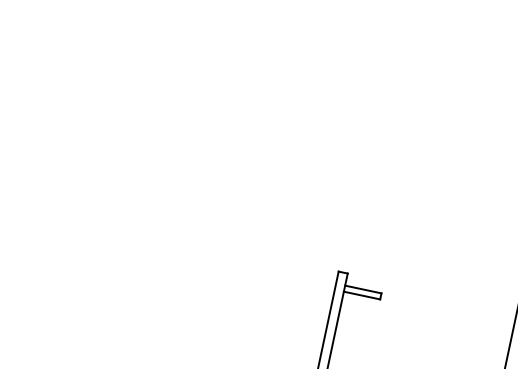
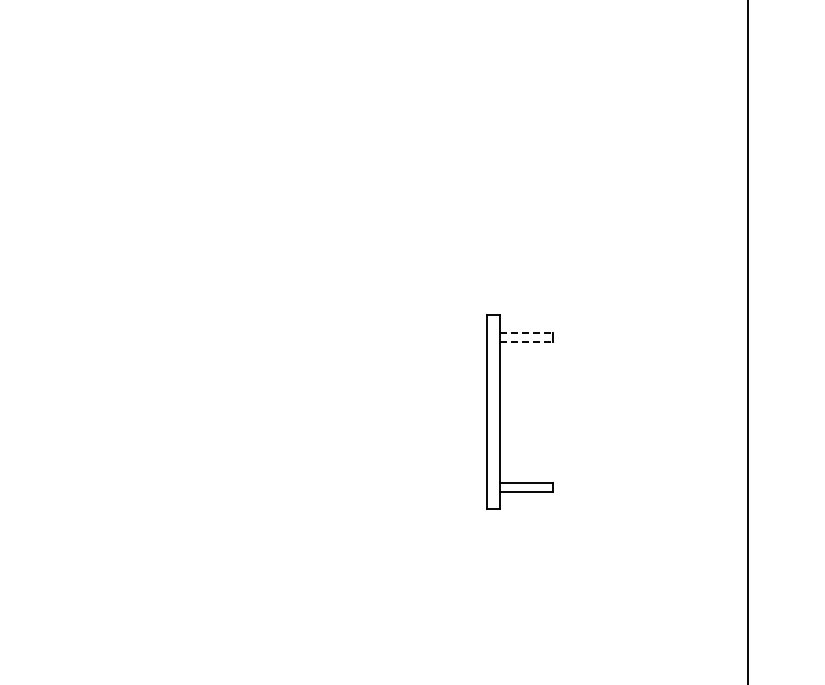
line: (363, 289) -> (527, 332), solid -> dashed
line: (362, 295) -> (527, 341), solid -> dashed

